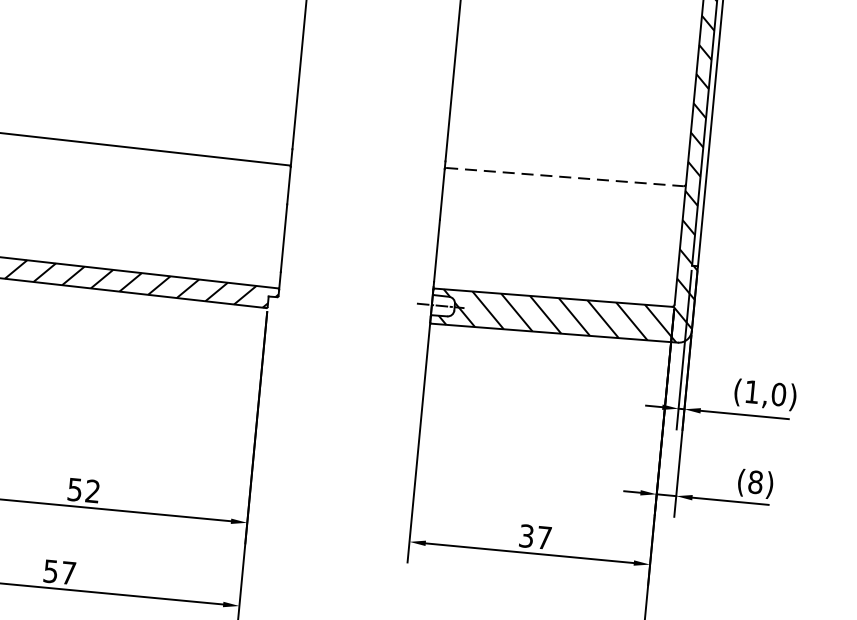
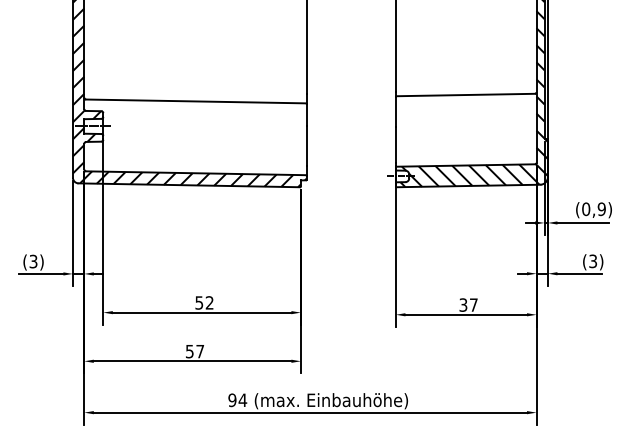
line: (565, 178) -> (466, 95), dashed -> solid
text: (764, 393) -> (593, 209), (1,0) -> (0,9)
text: (756, 482) -> (593, 261), (8) -> (3)

